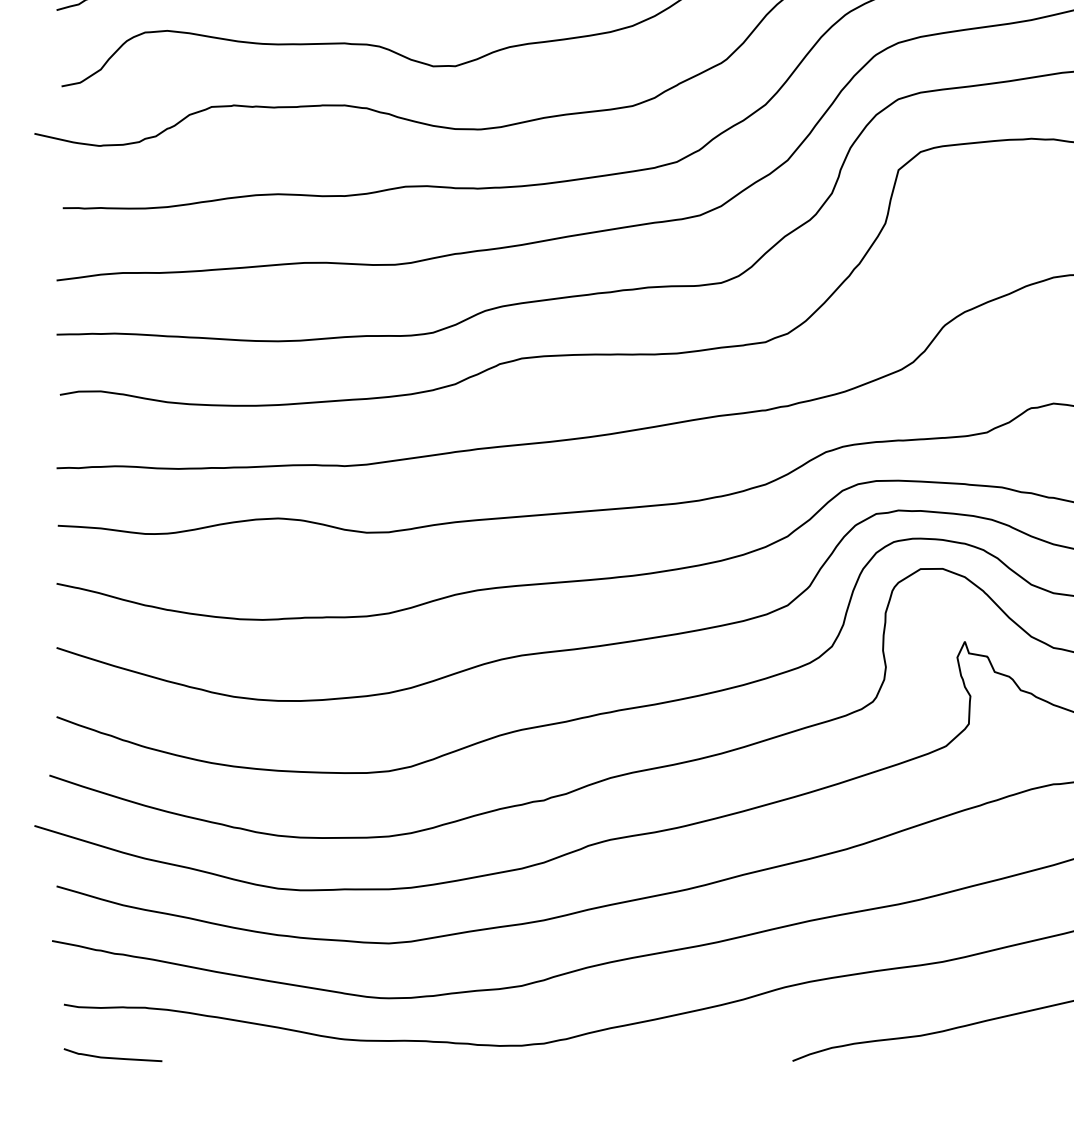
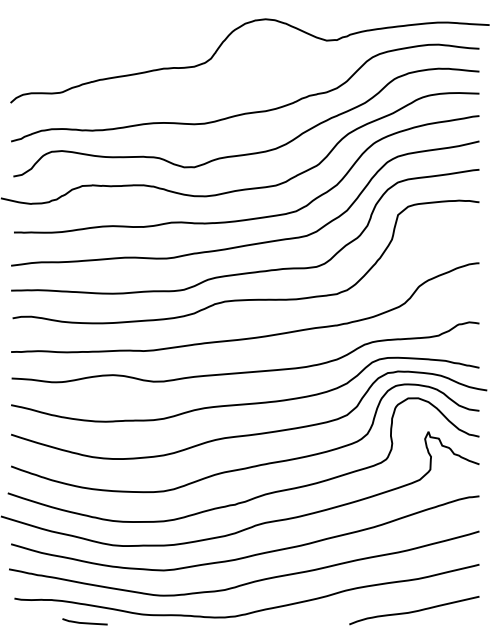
curve: (111, 1056) -> (84, 622), moved

